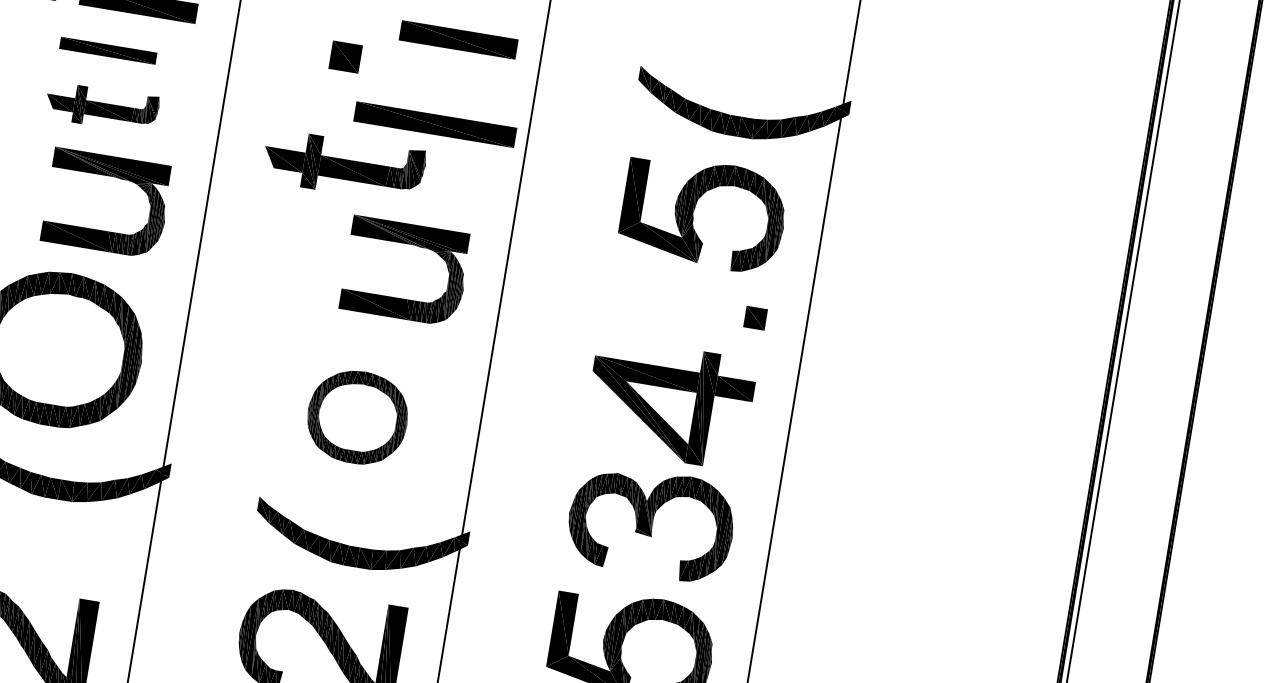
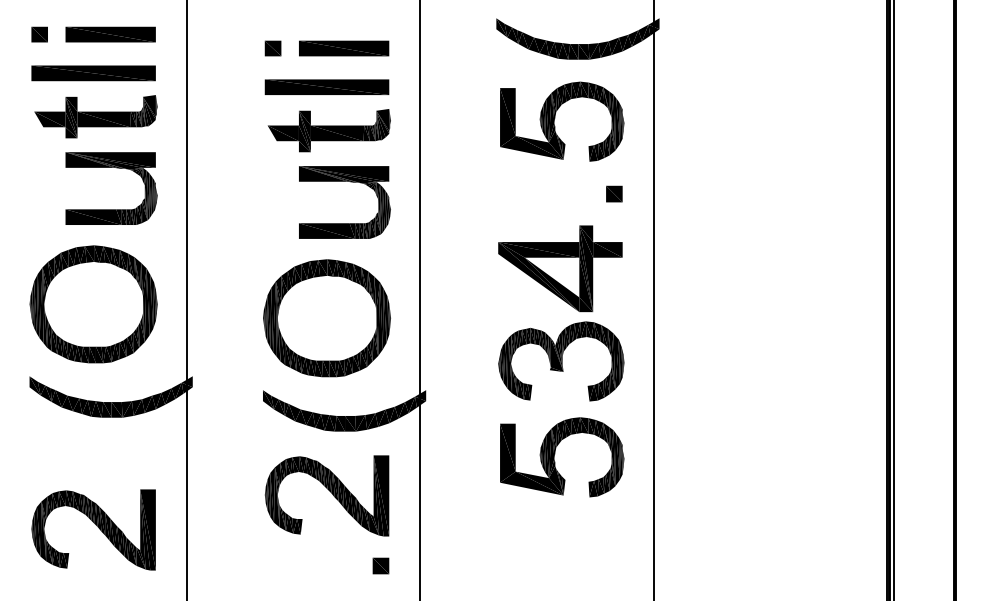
part: (459, 39) -> (344, 48), moved
part: (108, 50) -> (93, 73), size x1.67
part: (344, 56) -> (272, 48), size x0.71
part: (101, 106) -> (95, 116), size x1.43
part: (434, 123) -> (326, 86), moved
part: (342, 165) -> (328, 130), moved
part: (356, 417) -> (326, 318), size x1.67

